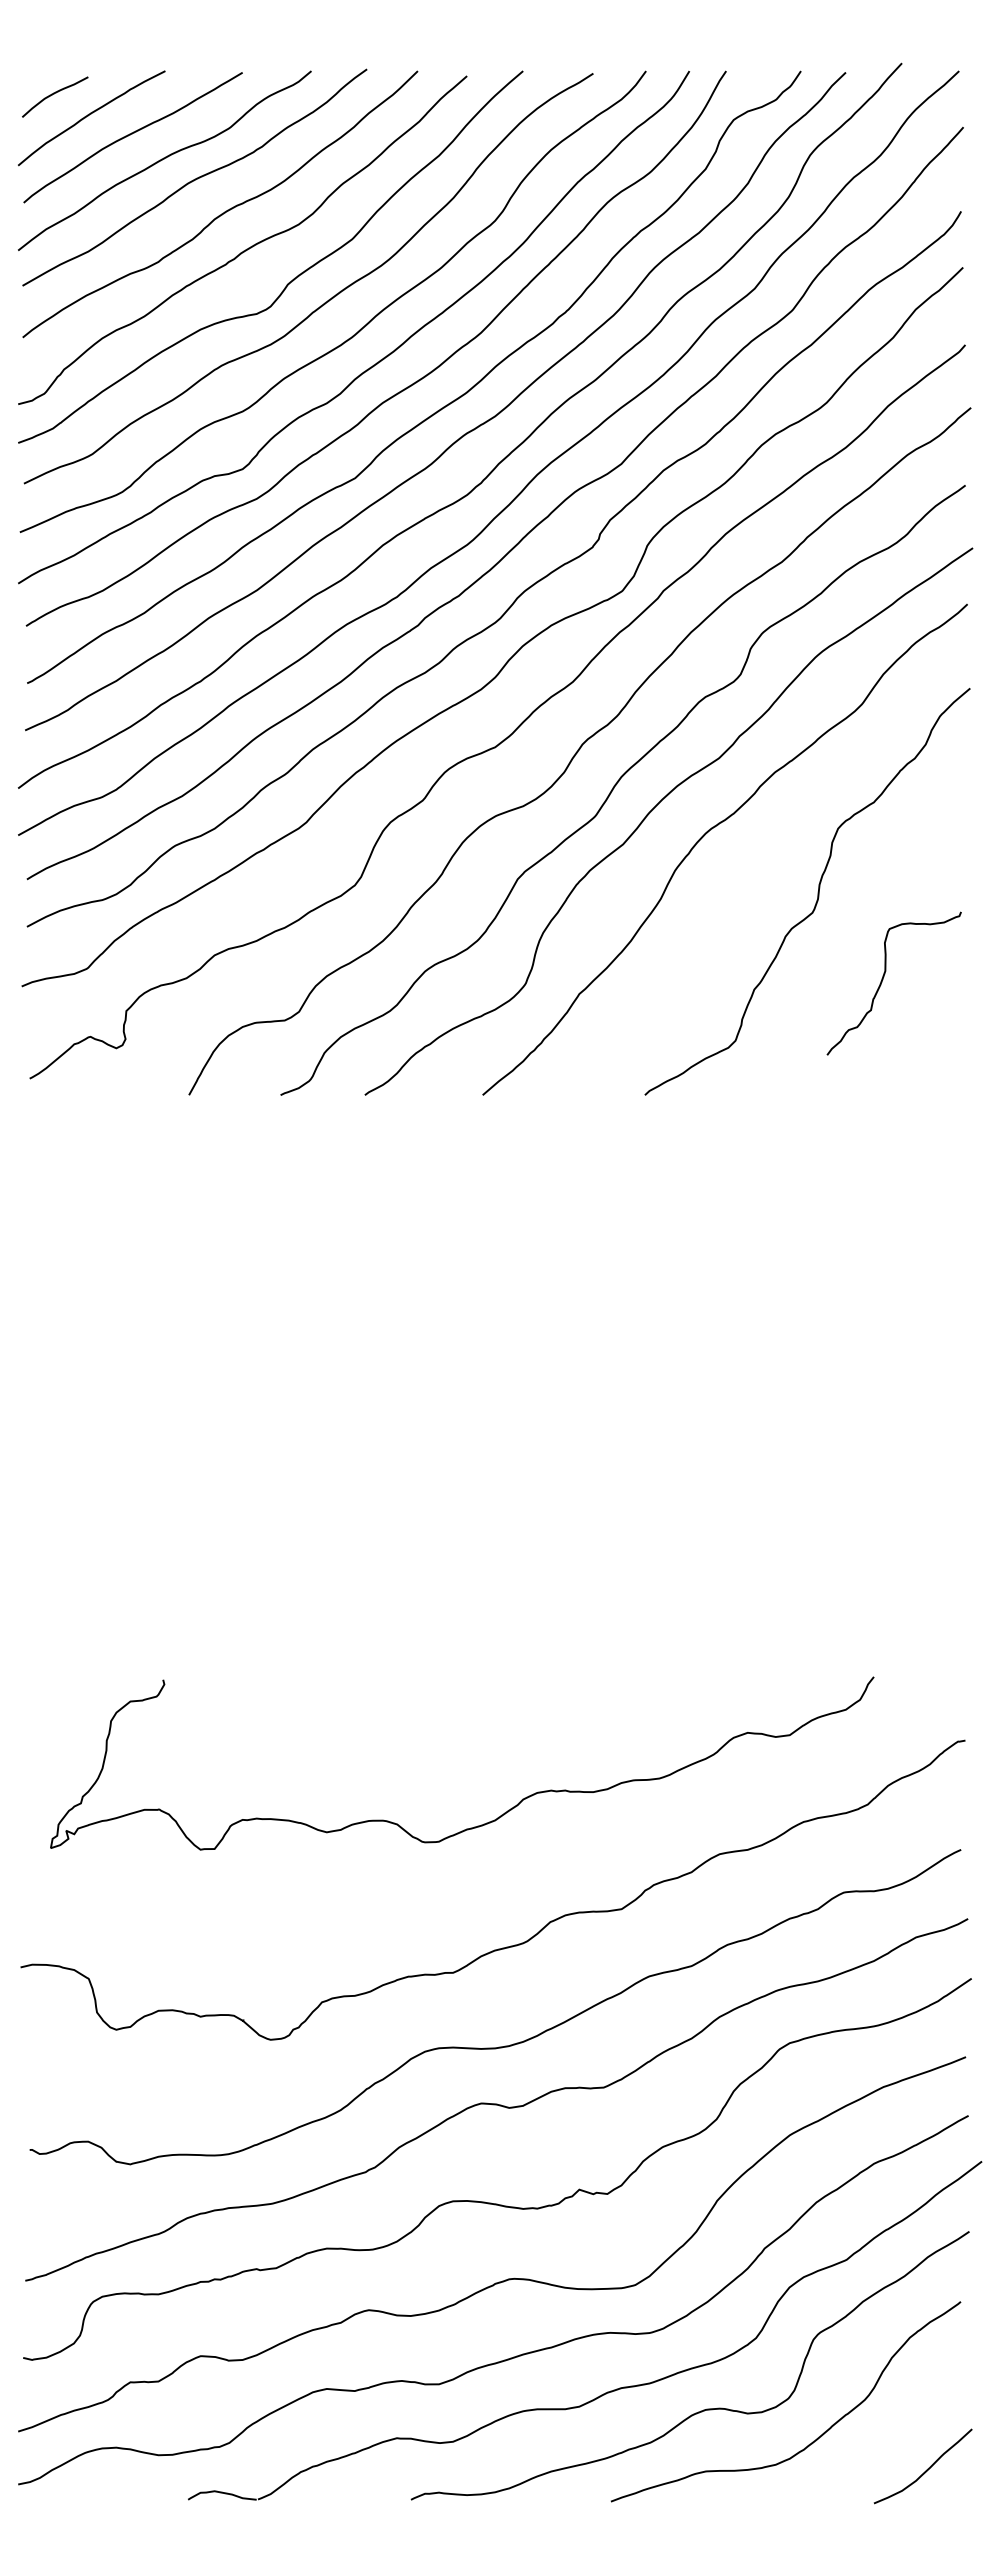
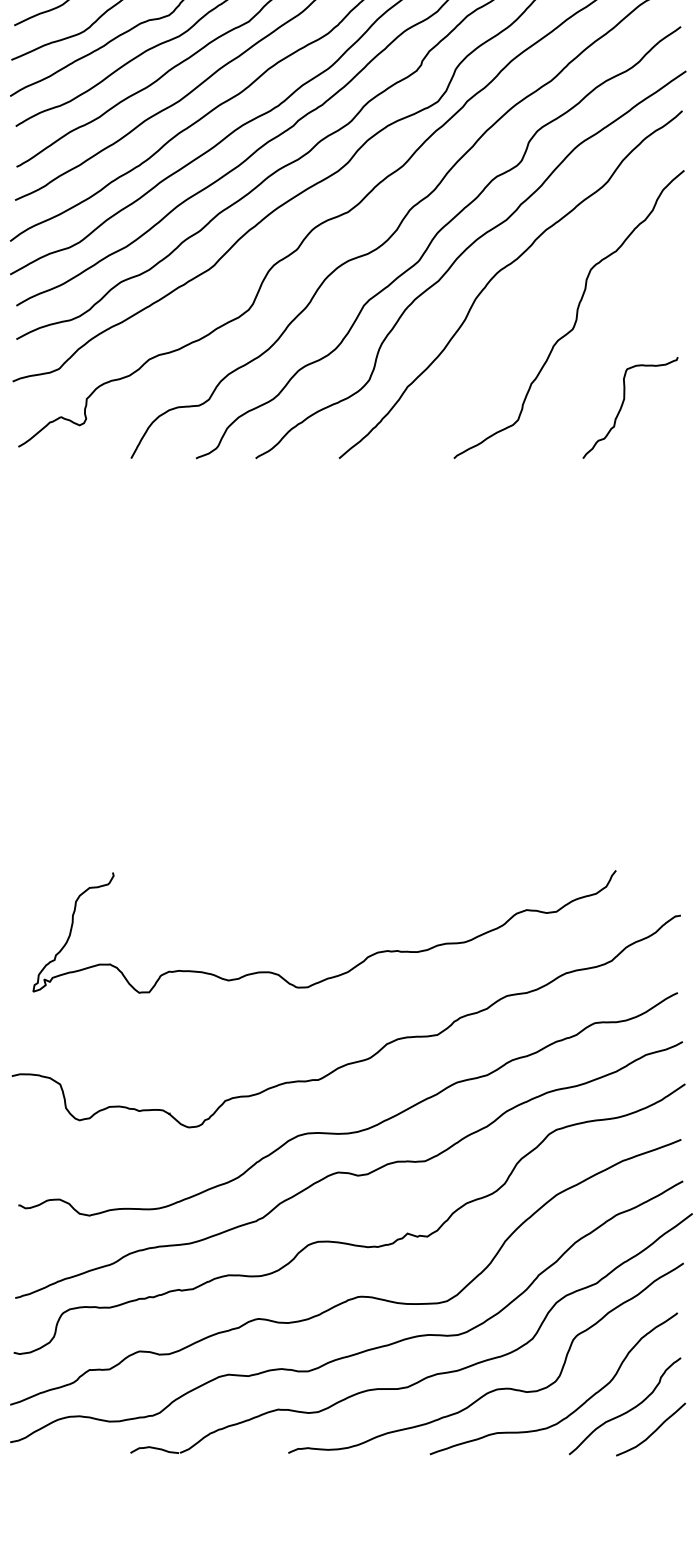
curve: (883, 979) -> (622, 404), moved
curve: (889, 2440) -> (627, 1411), added

